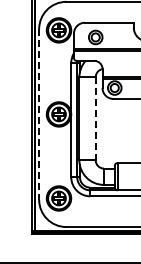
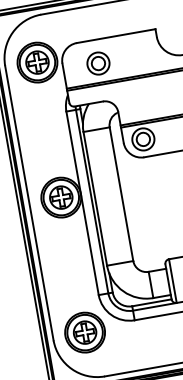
line: (39, 114) -> (29, 203), dashed -> solid
line: (95, 118) -> (121, 193), dashed -> solid

